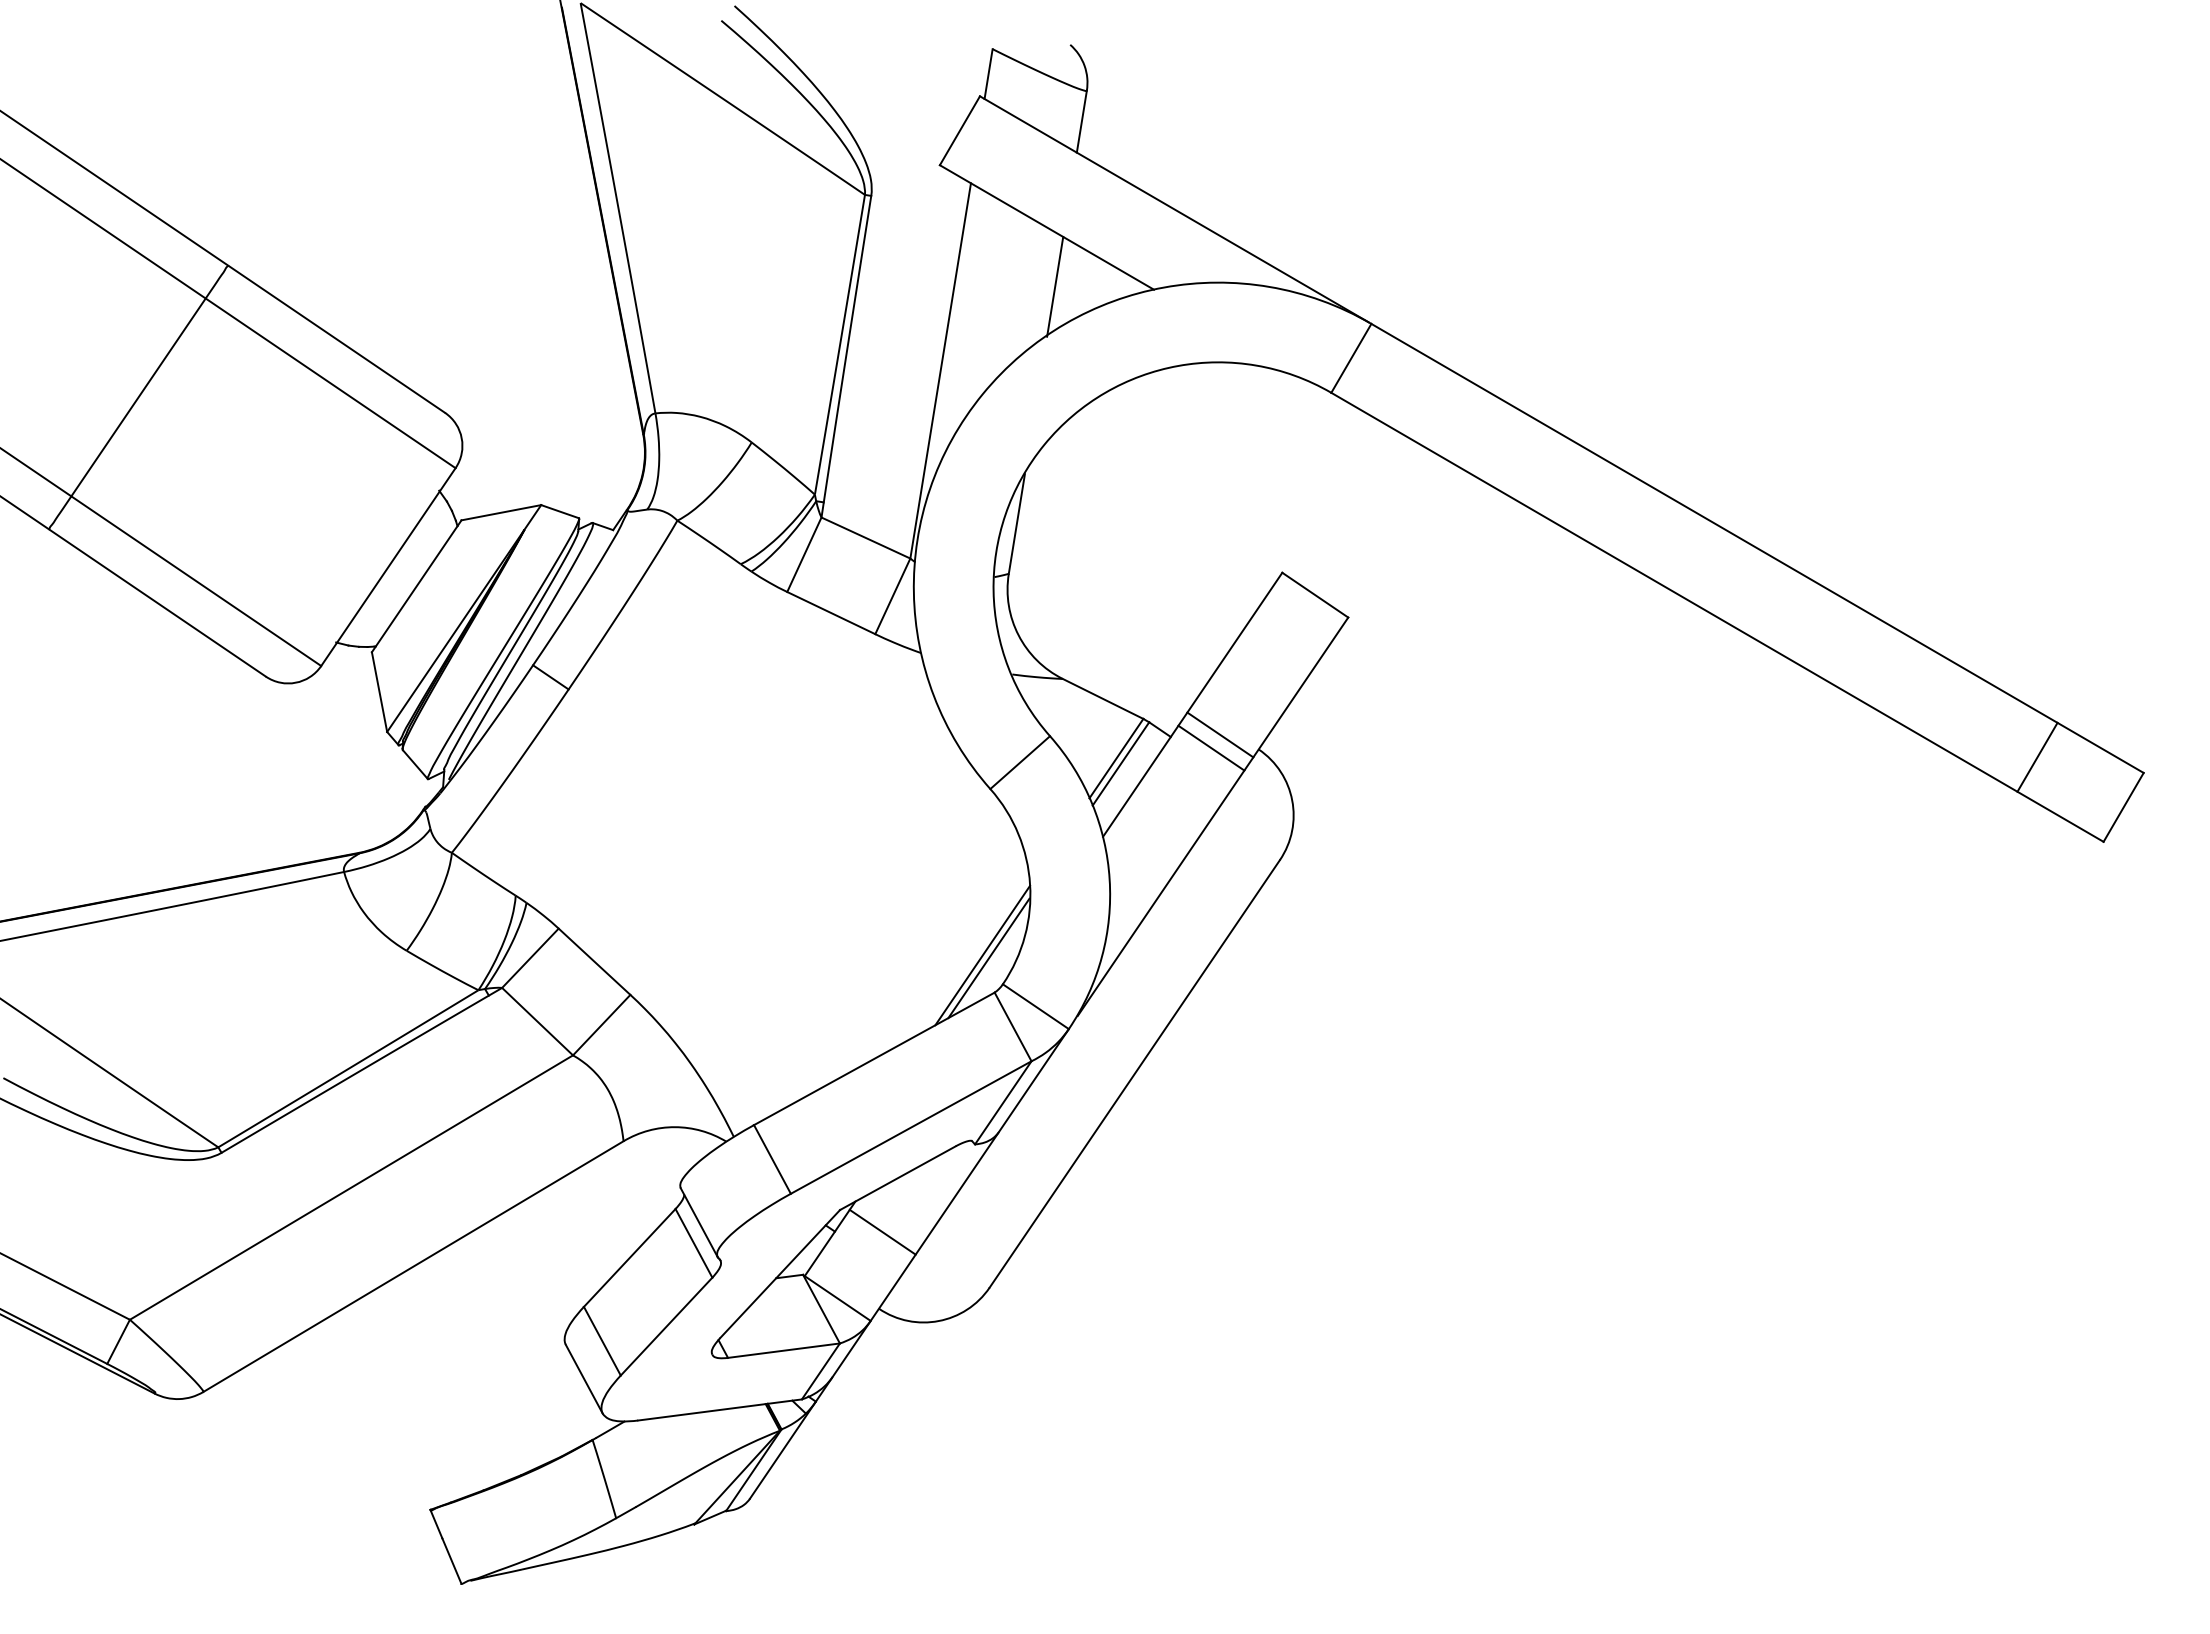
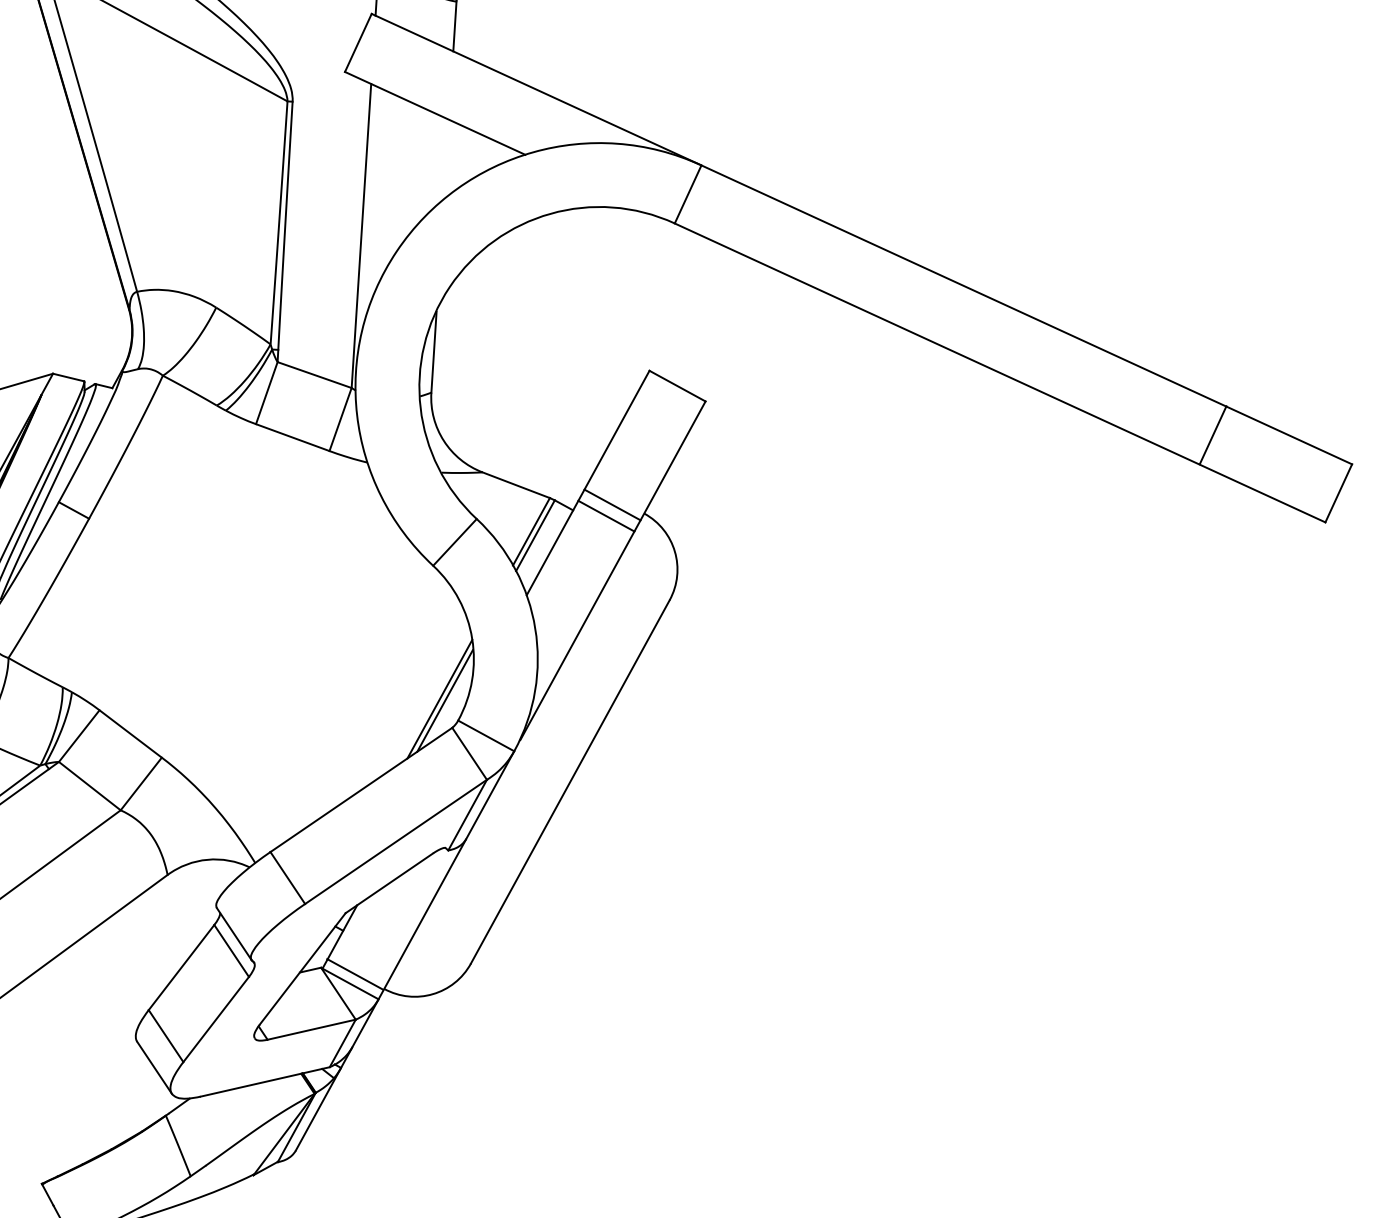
line: (1055, 286) -> (446, 159), removed
line: (2037, 756) -> (1213, 434), moved
line: (882, 1231) -> (355, 973), moved

